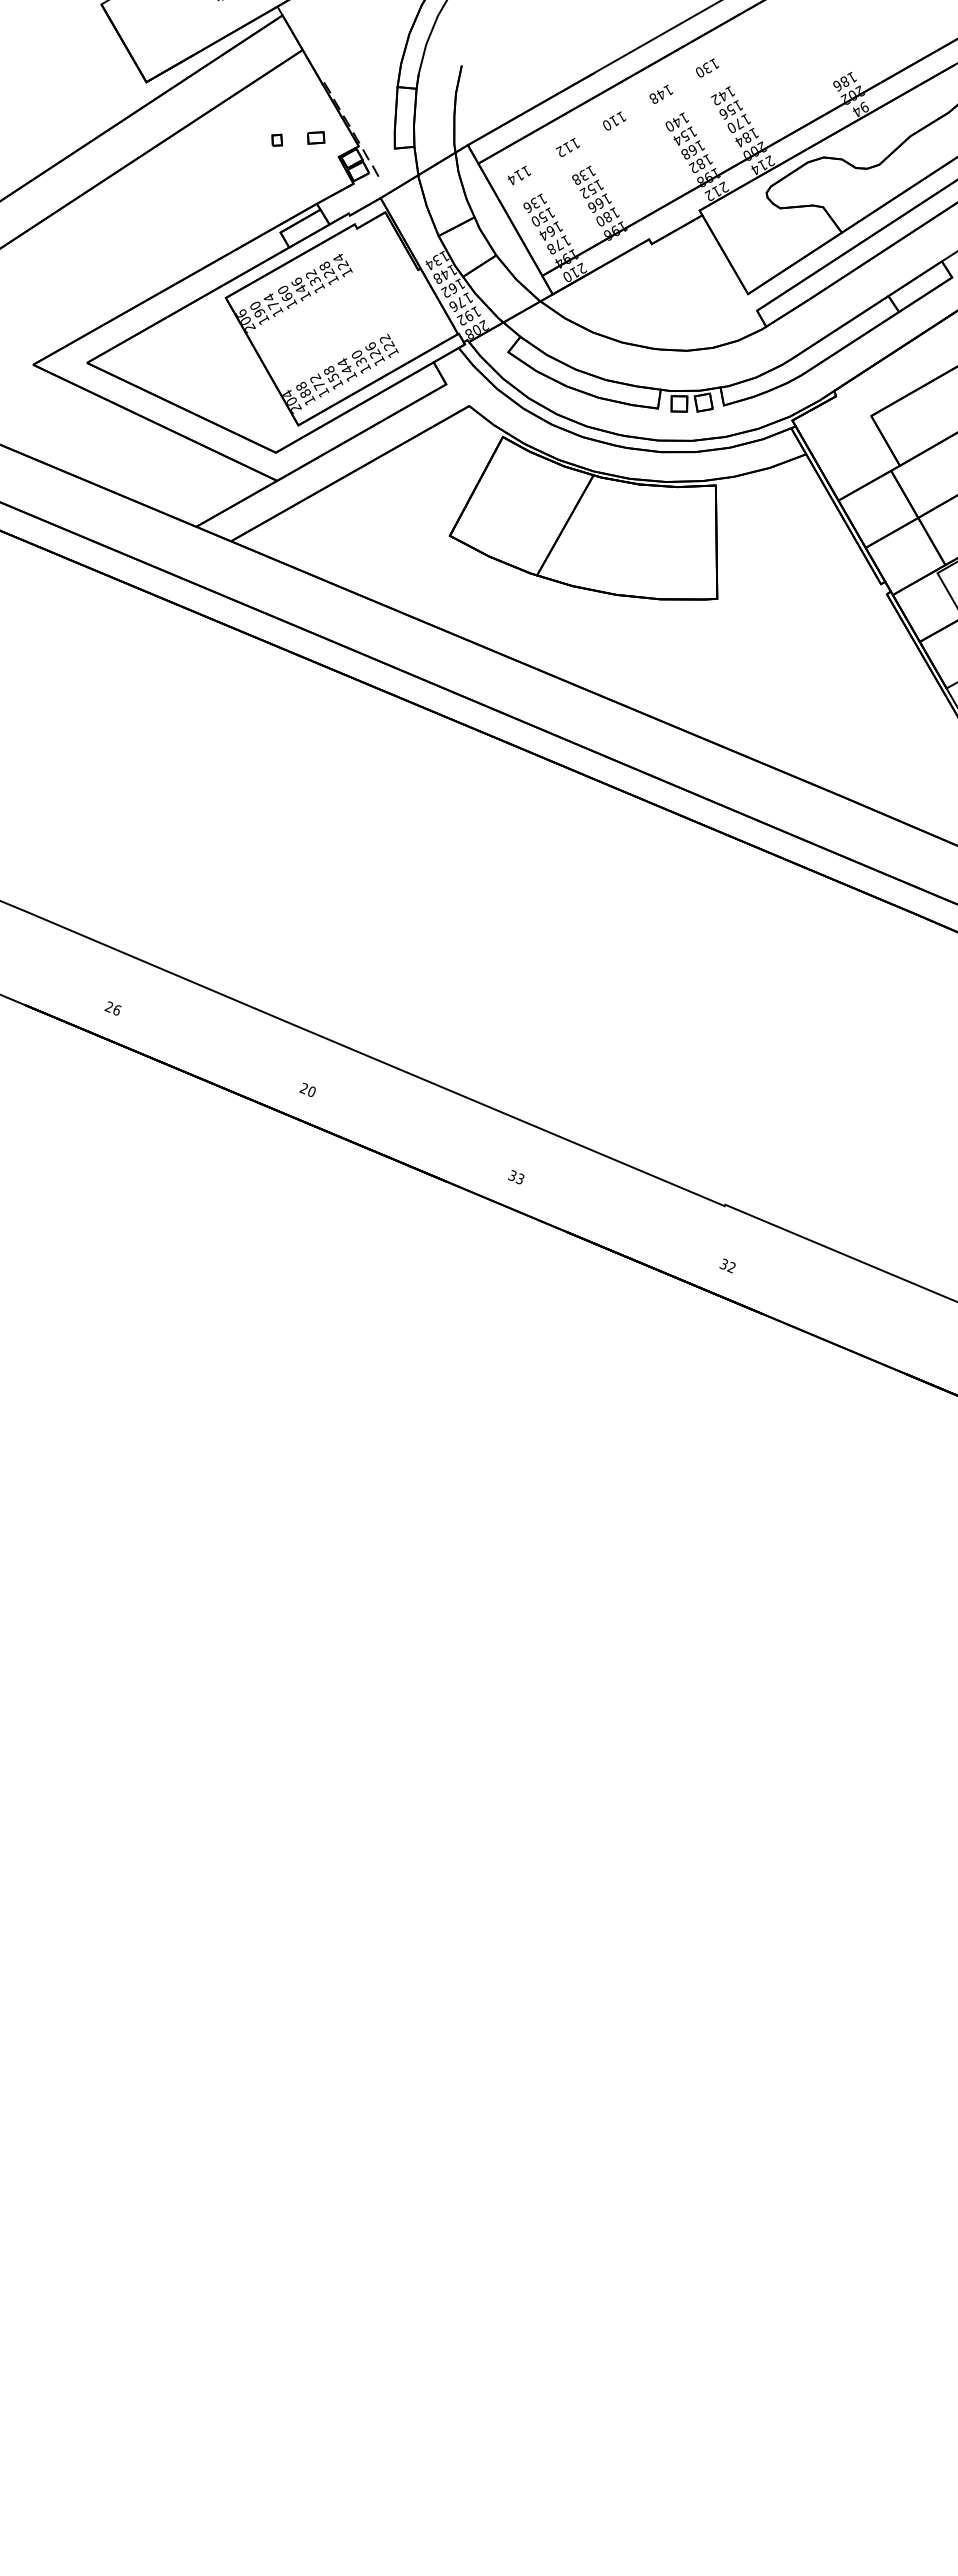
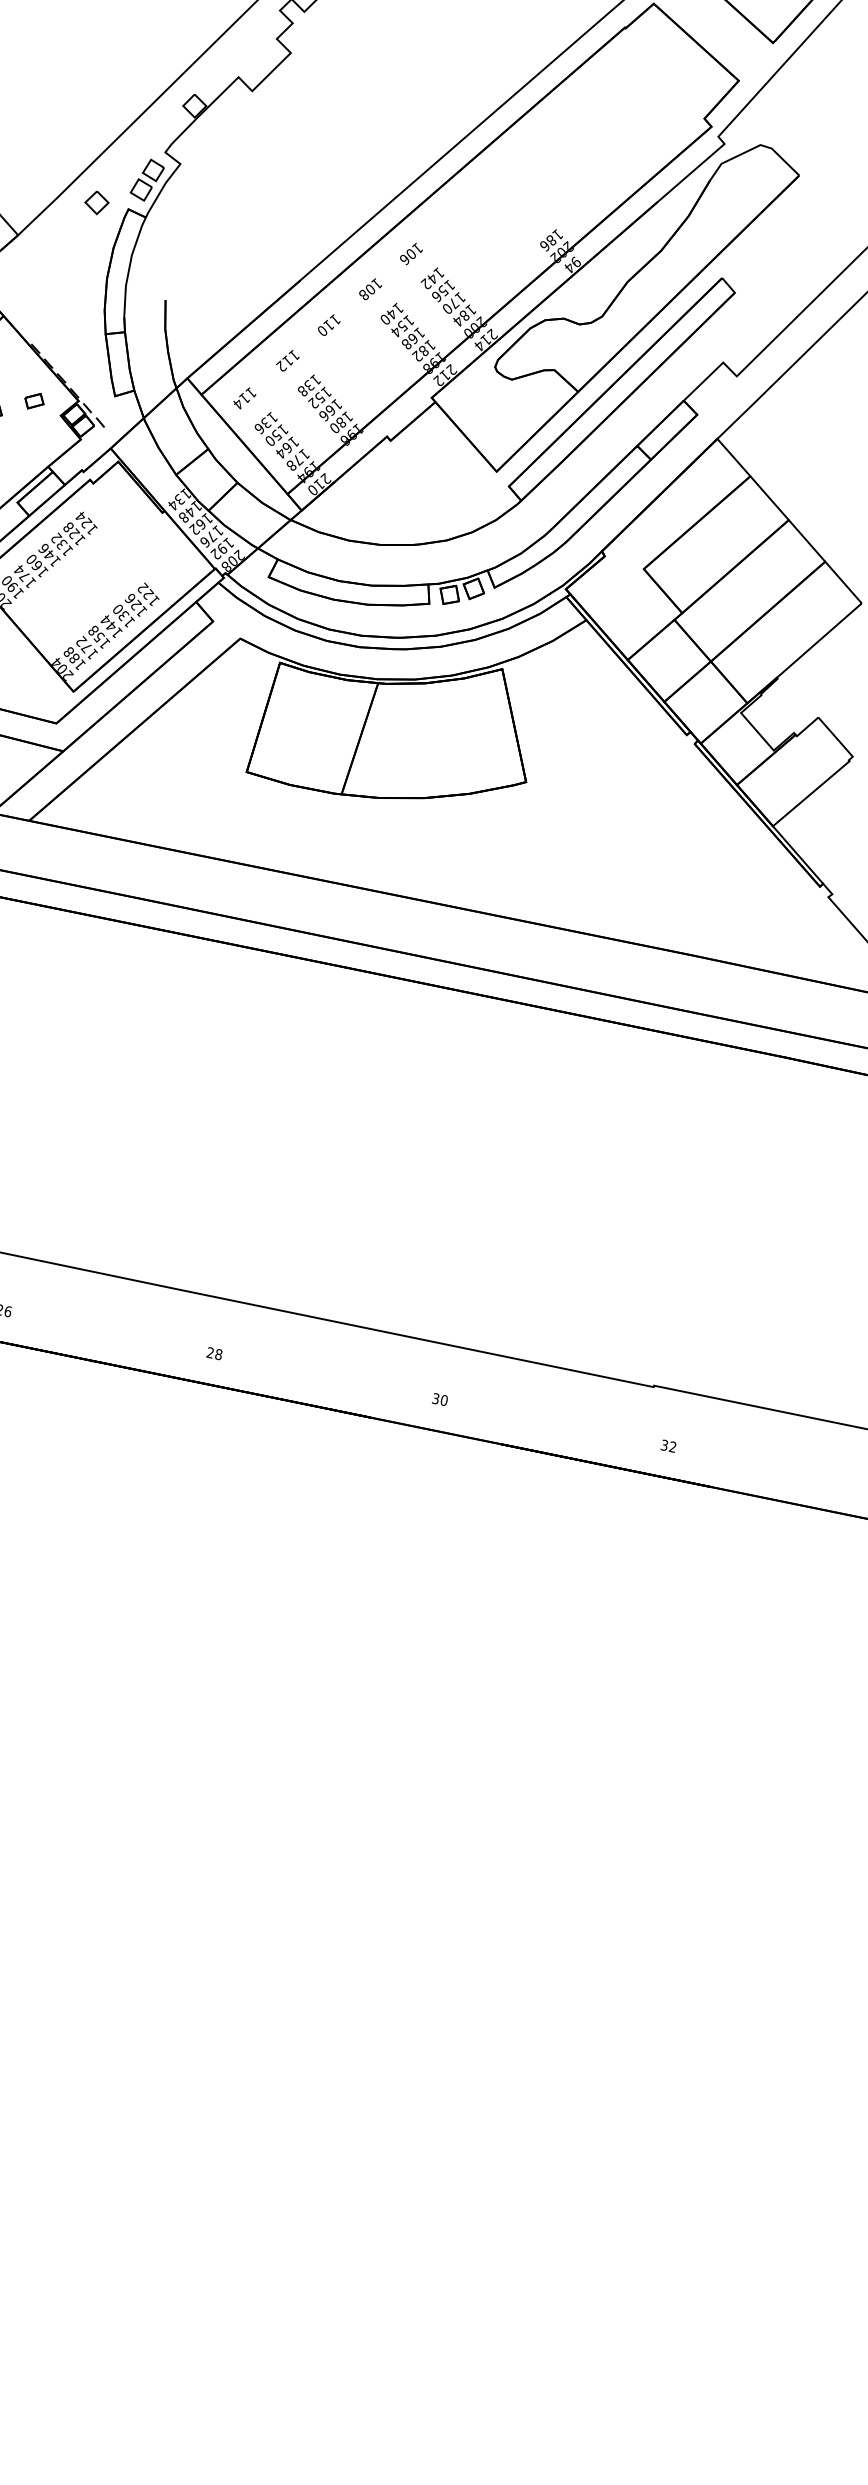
text: (703, 69) -> (407, 256), 130 -> 106
text: (661, 94) -> (370, 289), 148 -> 108
text: (311, 1091) -> (218, 1354), 20 -> 28
text: (519, 1178) -> (443, 1400), 33 -> 30

